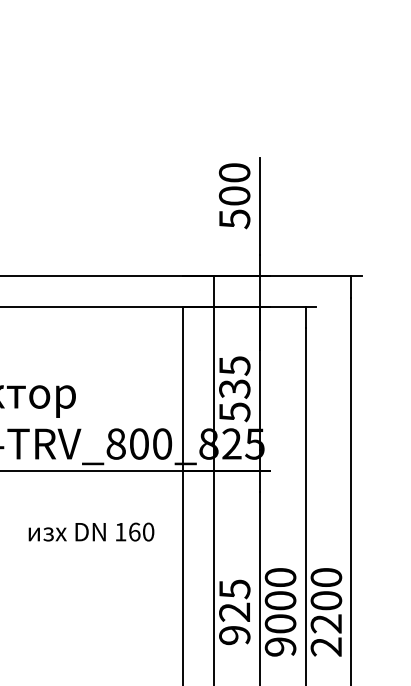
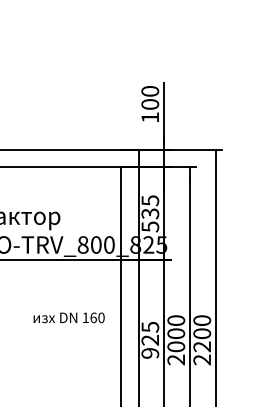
text: (235, 218) -> (150, 117), 500 -> 100
text: (90, 531) -> (68, 317), moved
text: (280, 646) -> (176, 359), 9000 -> 2000

